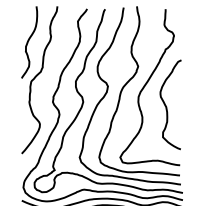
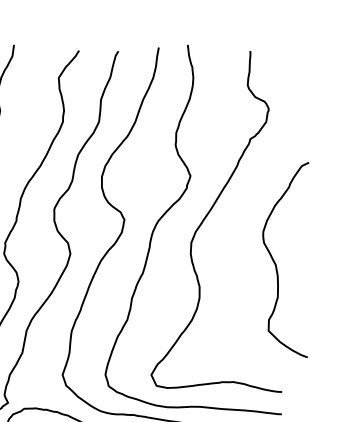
curve: (166, 105) -> (276, 261), moved

